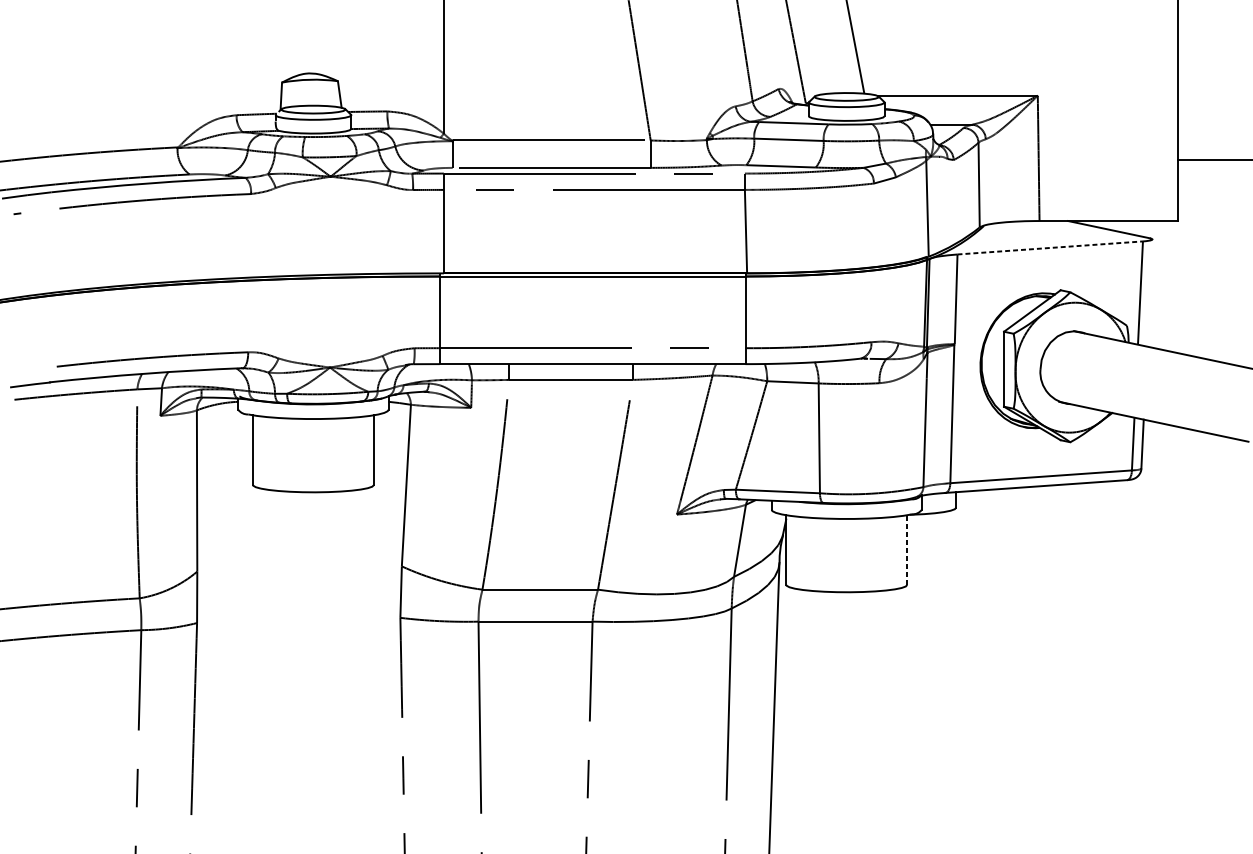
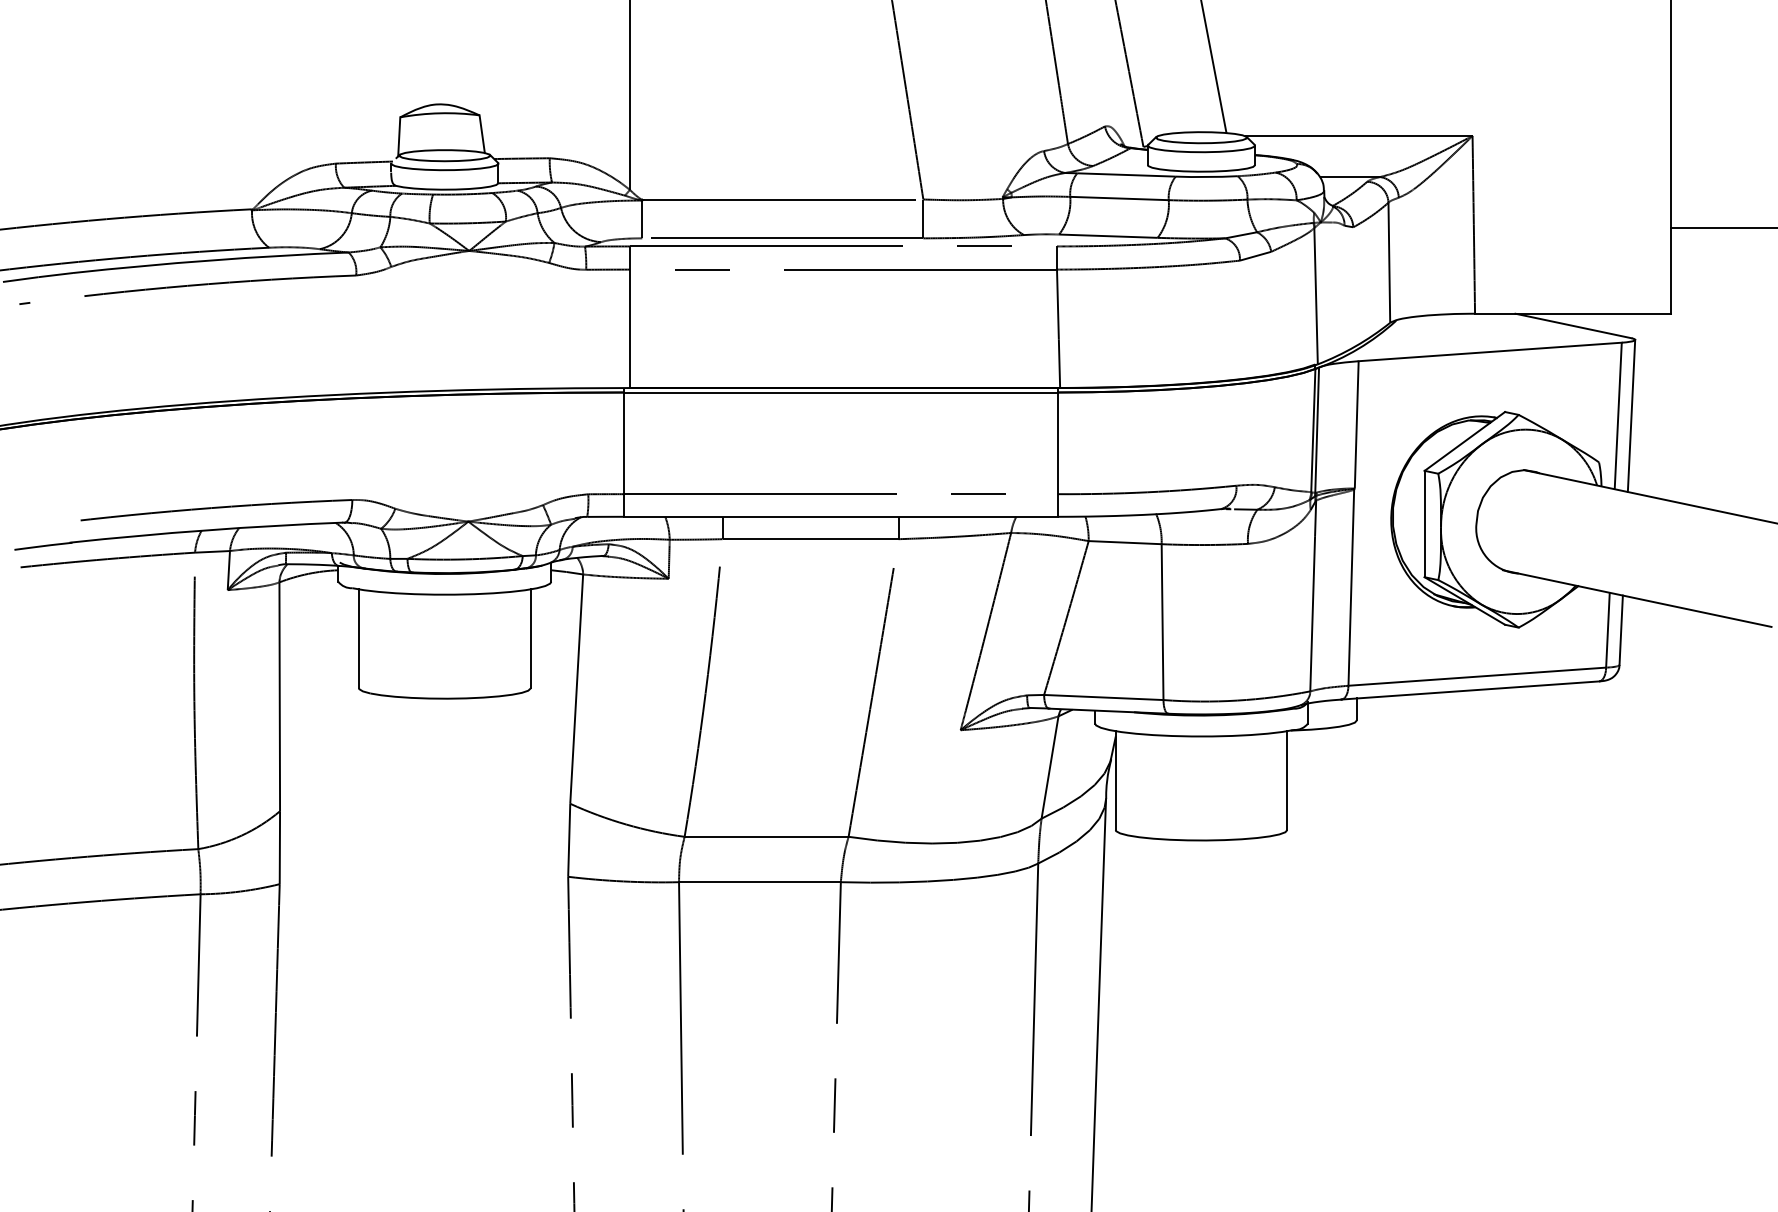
line: (1050, 247) -> (1490, 351), dashed -> solid
line: (1149, 292) -> (1631, 415), added
line: (907, 549) -> (1287, 780), dashed -> solid

